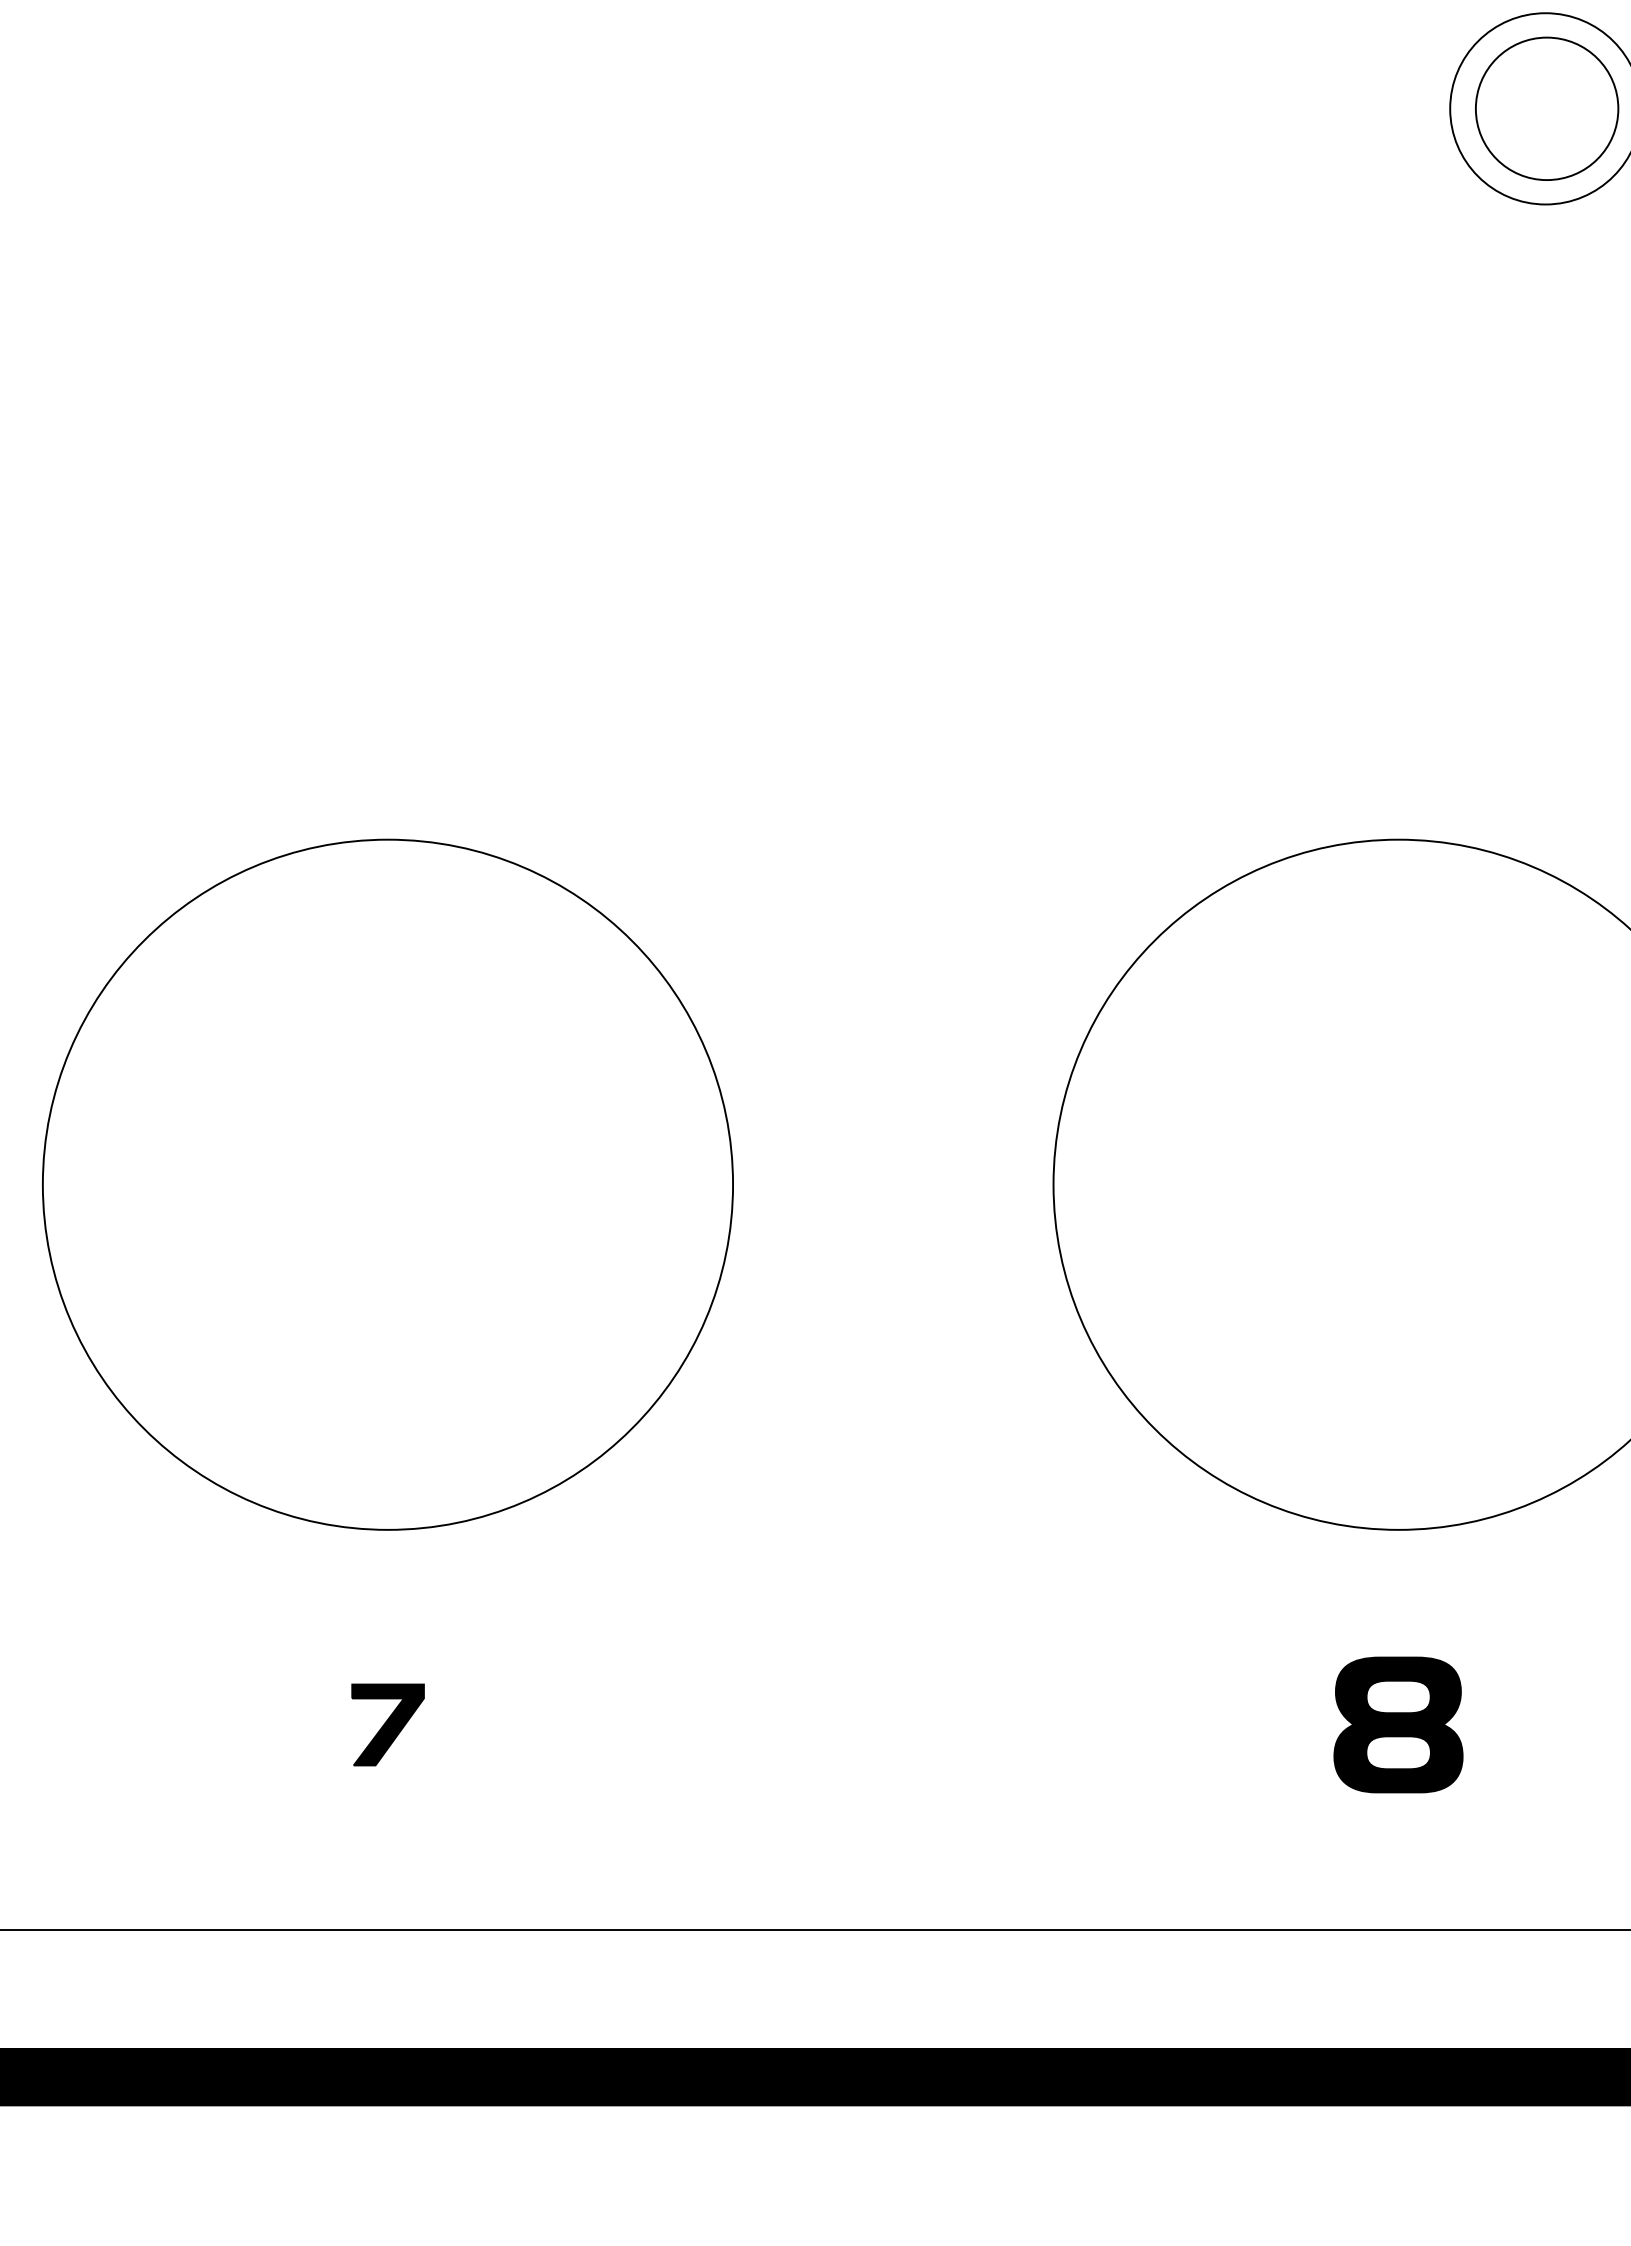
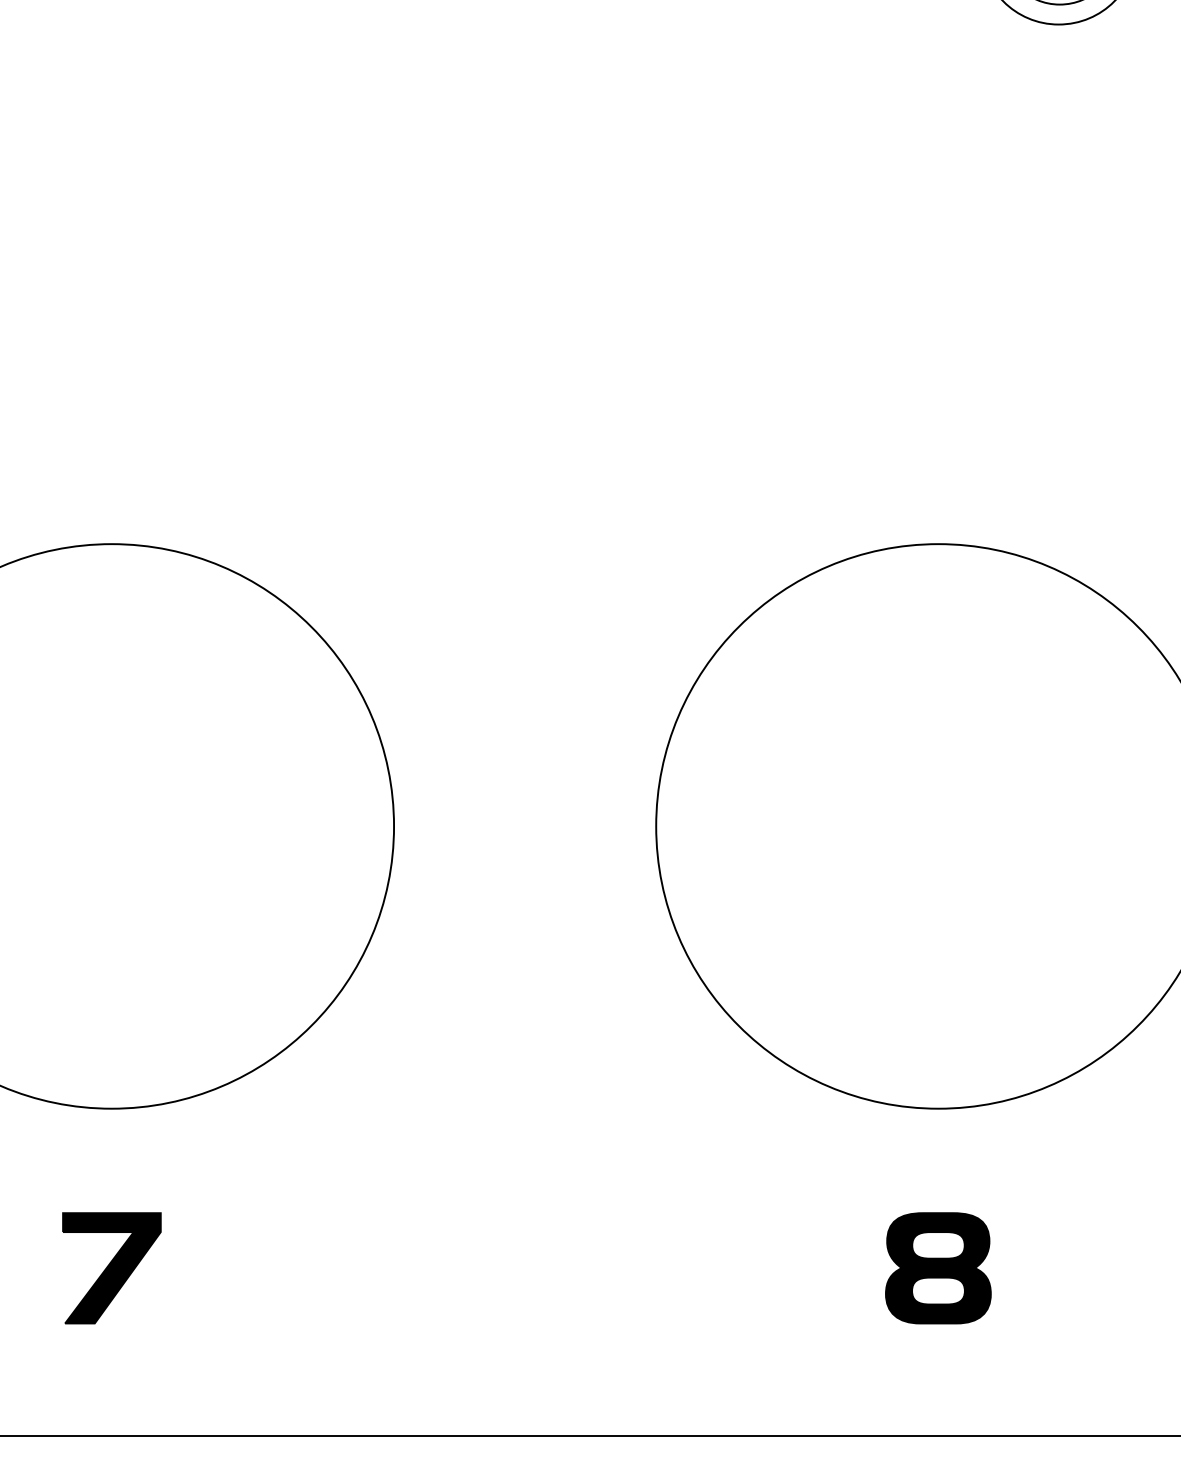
part: (387, 1724) -> (111, 1267), size x1.67

